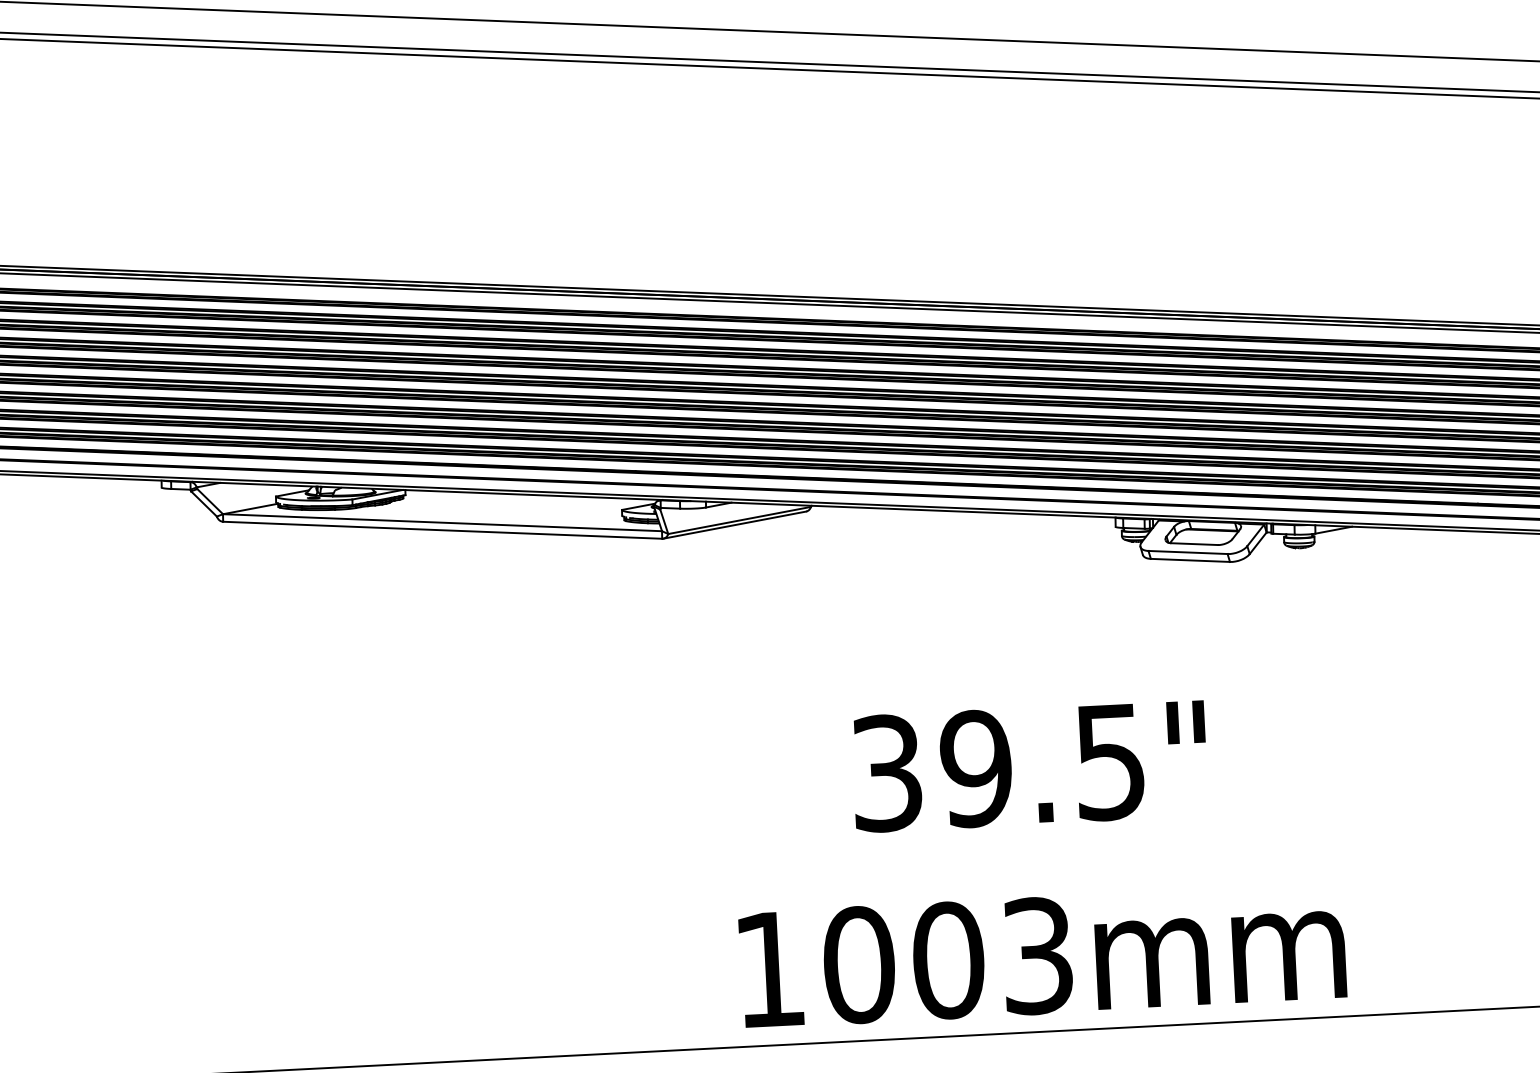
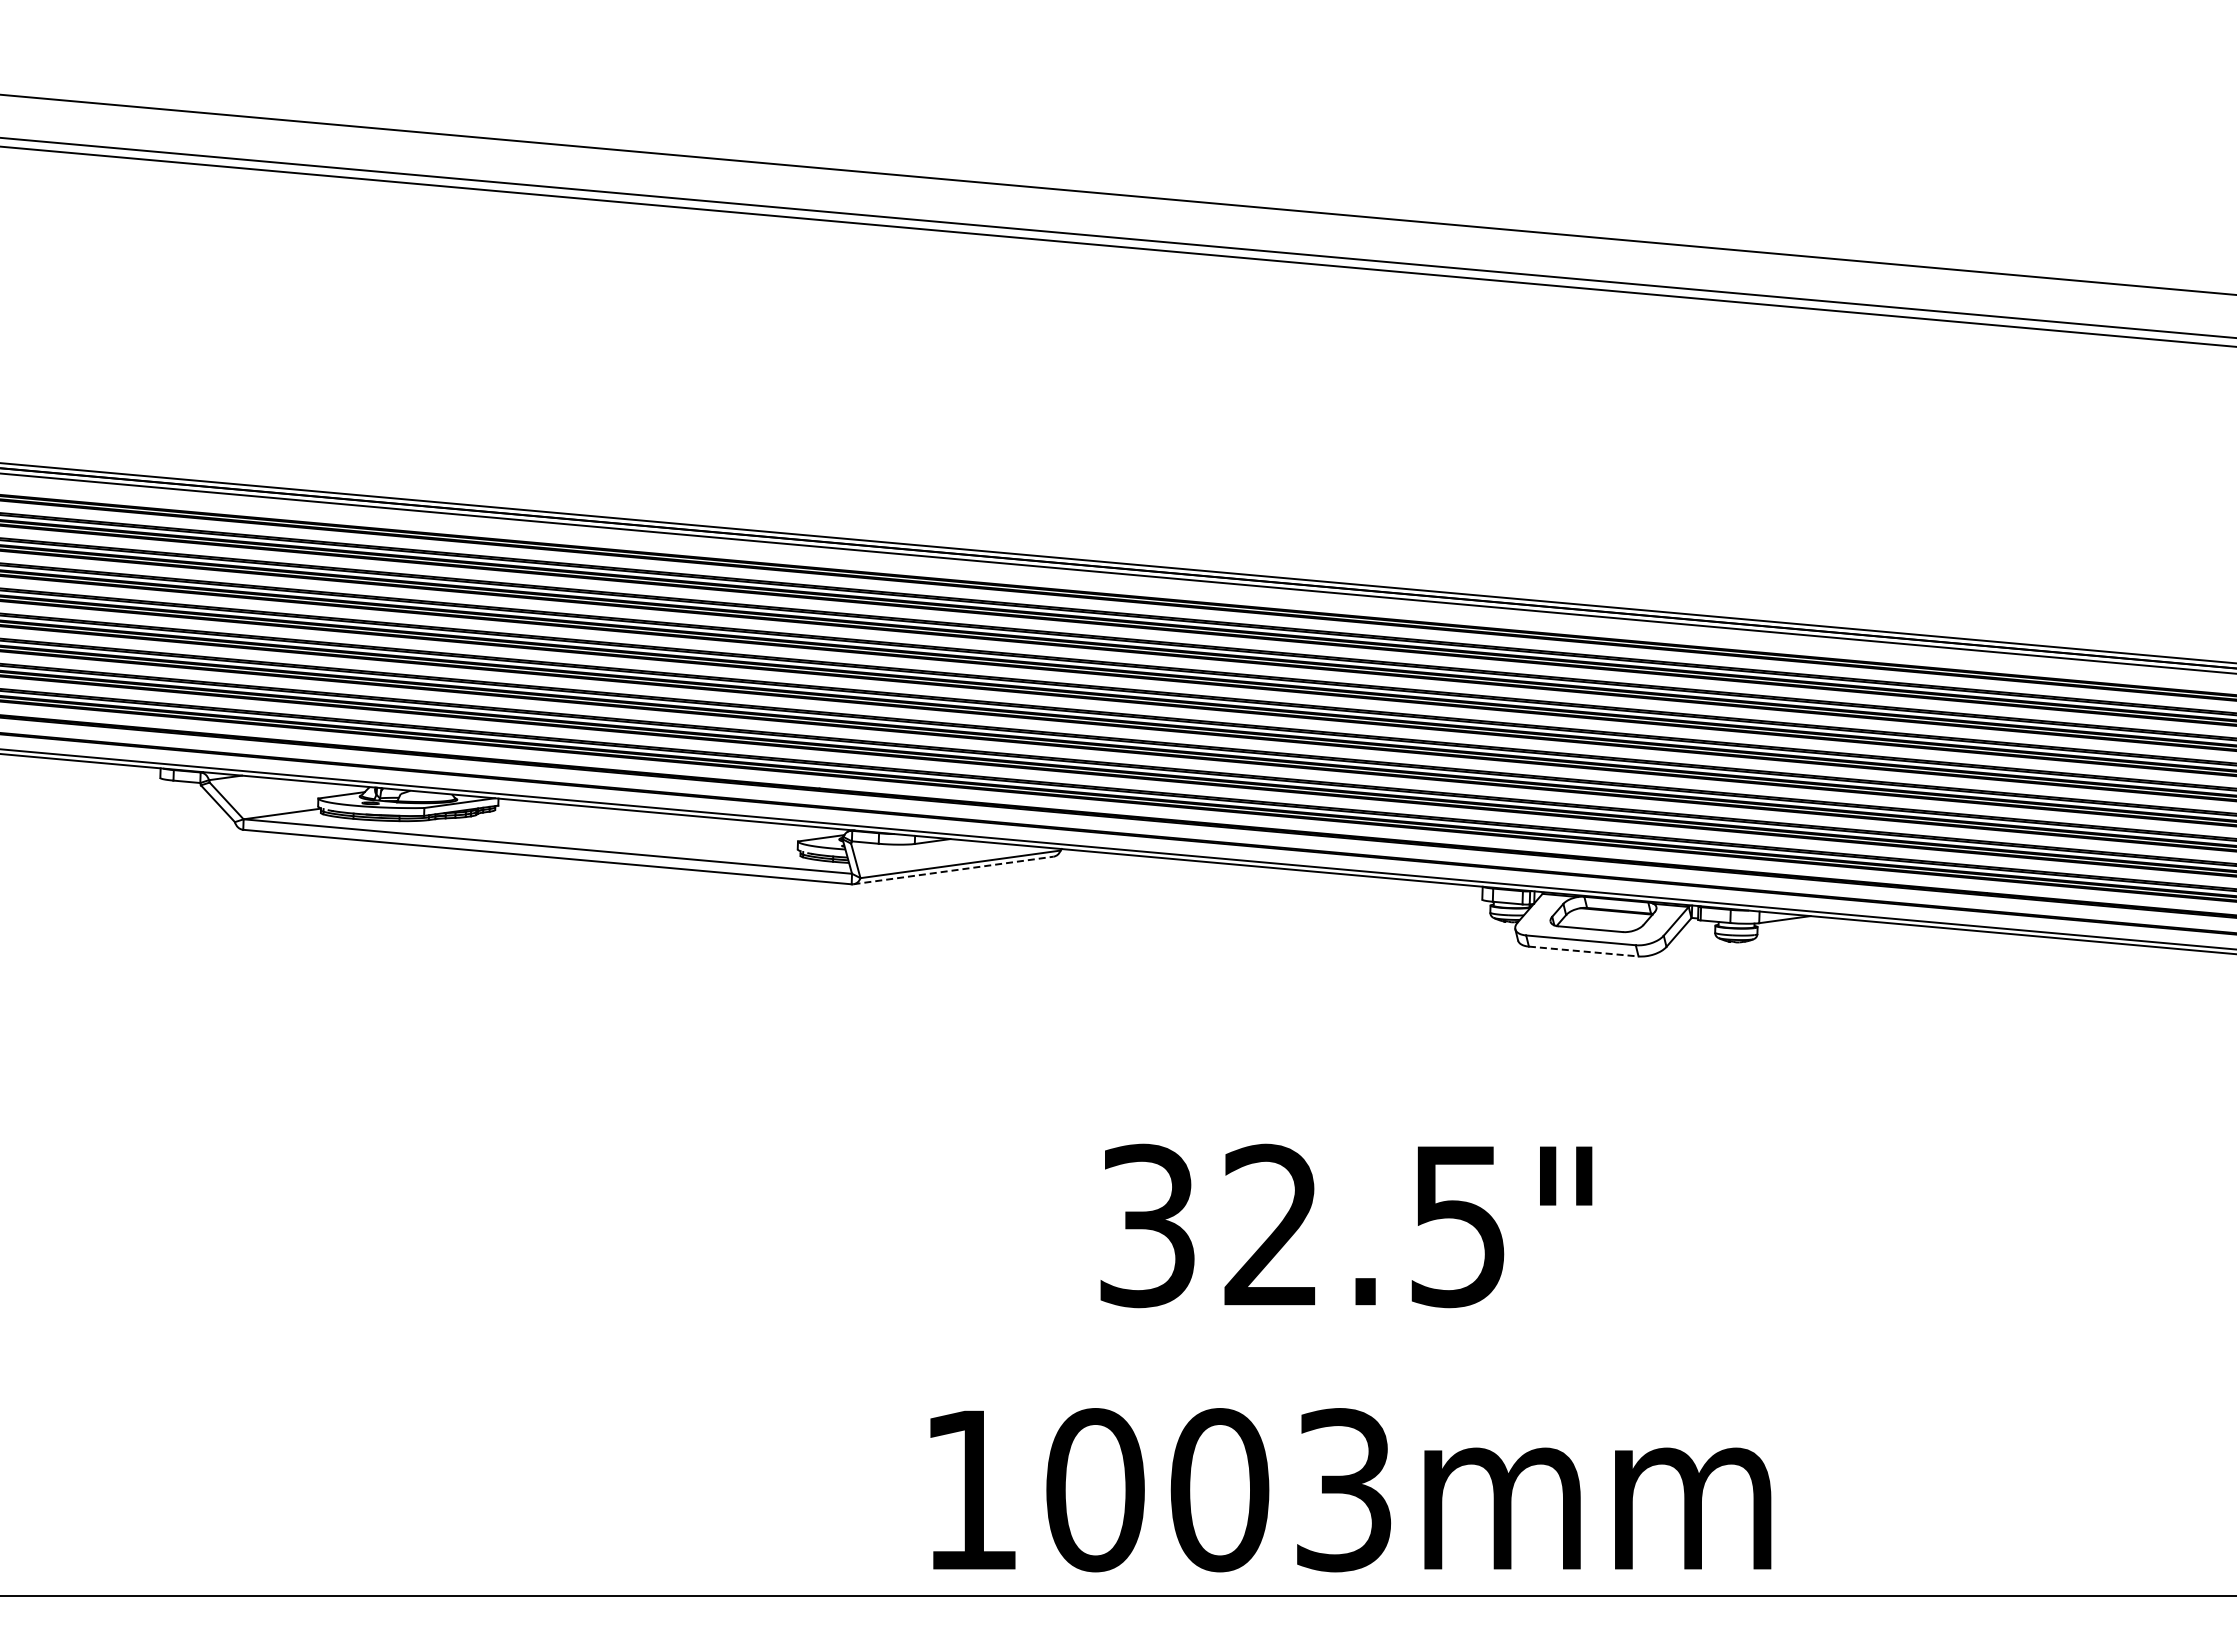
line: (734, 525) -> (953, 870), solid -> dashed
line: (1190, 560) -> (1584, 951), solid -> dashed
text: (976, 768) -> (1271, 1225), 39.5" -> 32.5"

